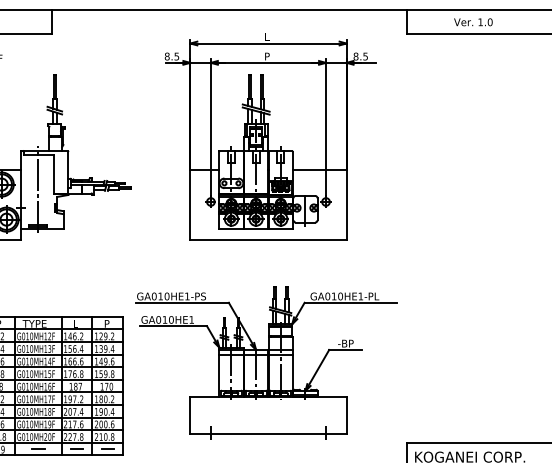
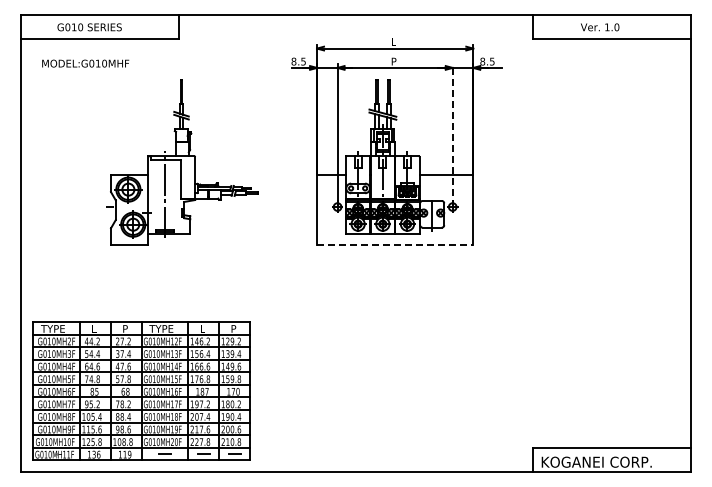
line: (325, 130) -> (452, 135), solid -> dashed
line: (268, 240) -> (395, 245), solid -> dashed
part: (265, 362) -> (392, 367), removed

